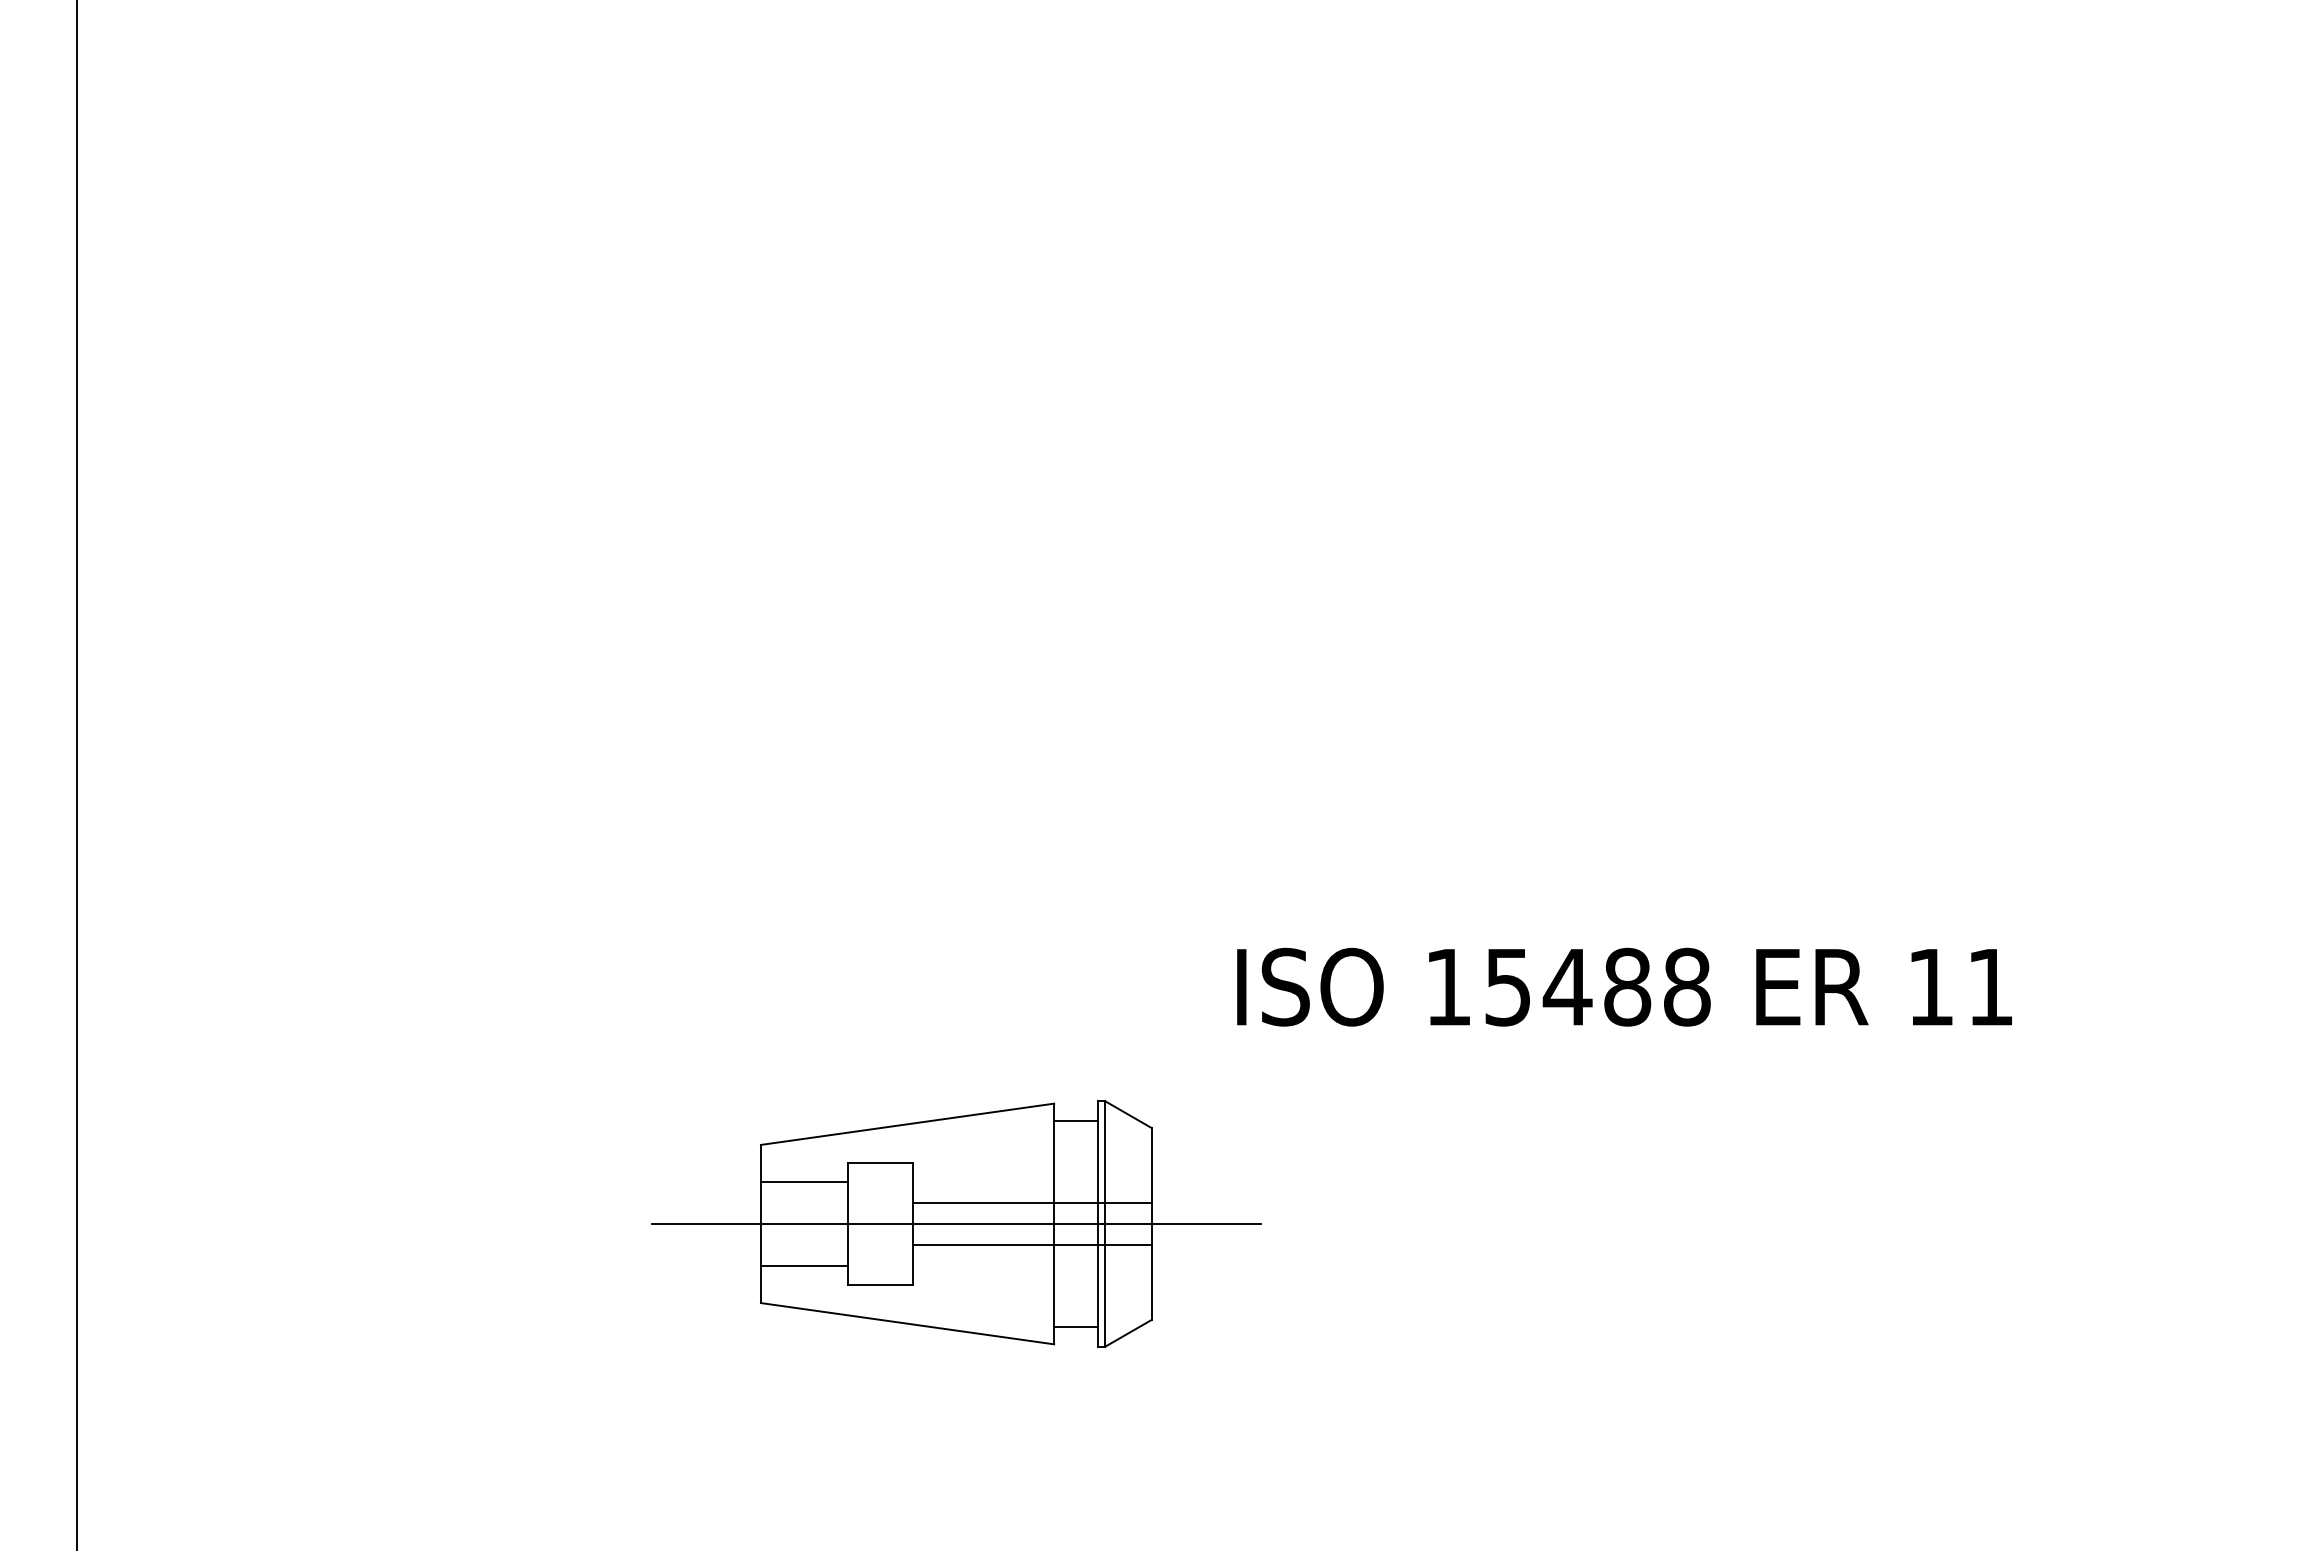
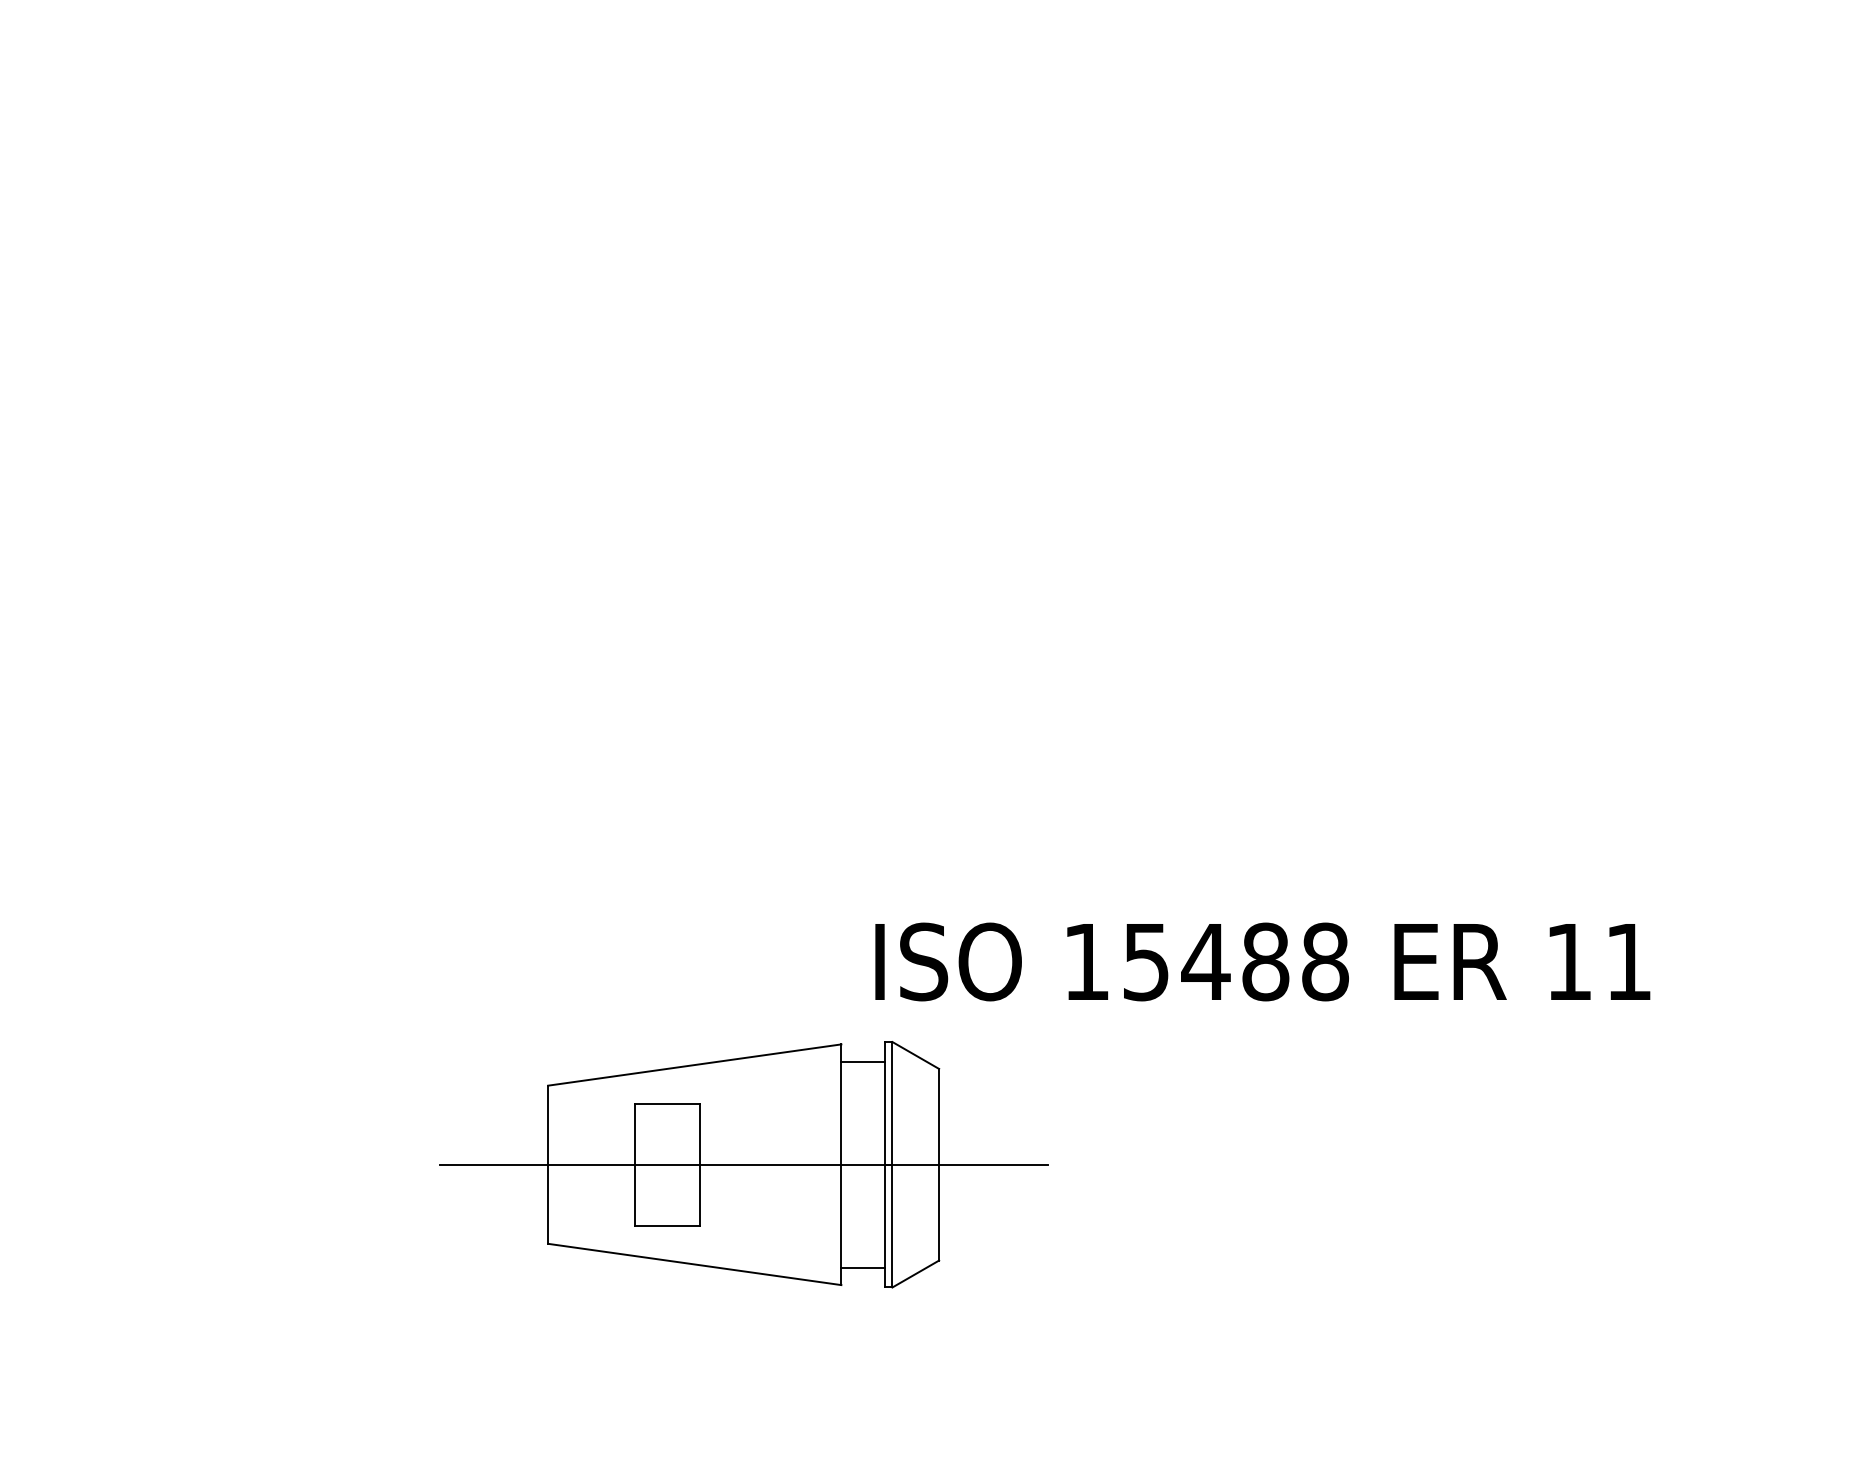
text: (1624, 986) -> (1262, 961), moved
line: (803, 1182) -> (590, 1123), removed
line: (1031, 1202) -> (818, 1143), removed
line: (1031, 1245) -> (818, 1186), removed
line: (803, 1265) -> (590, 1206), removed

